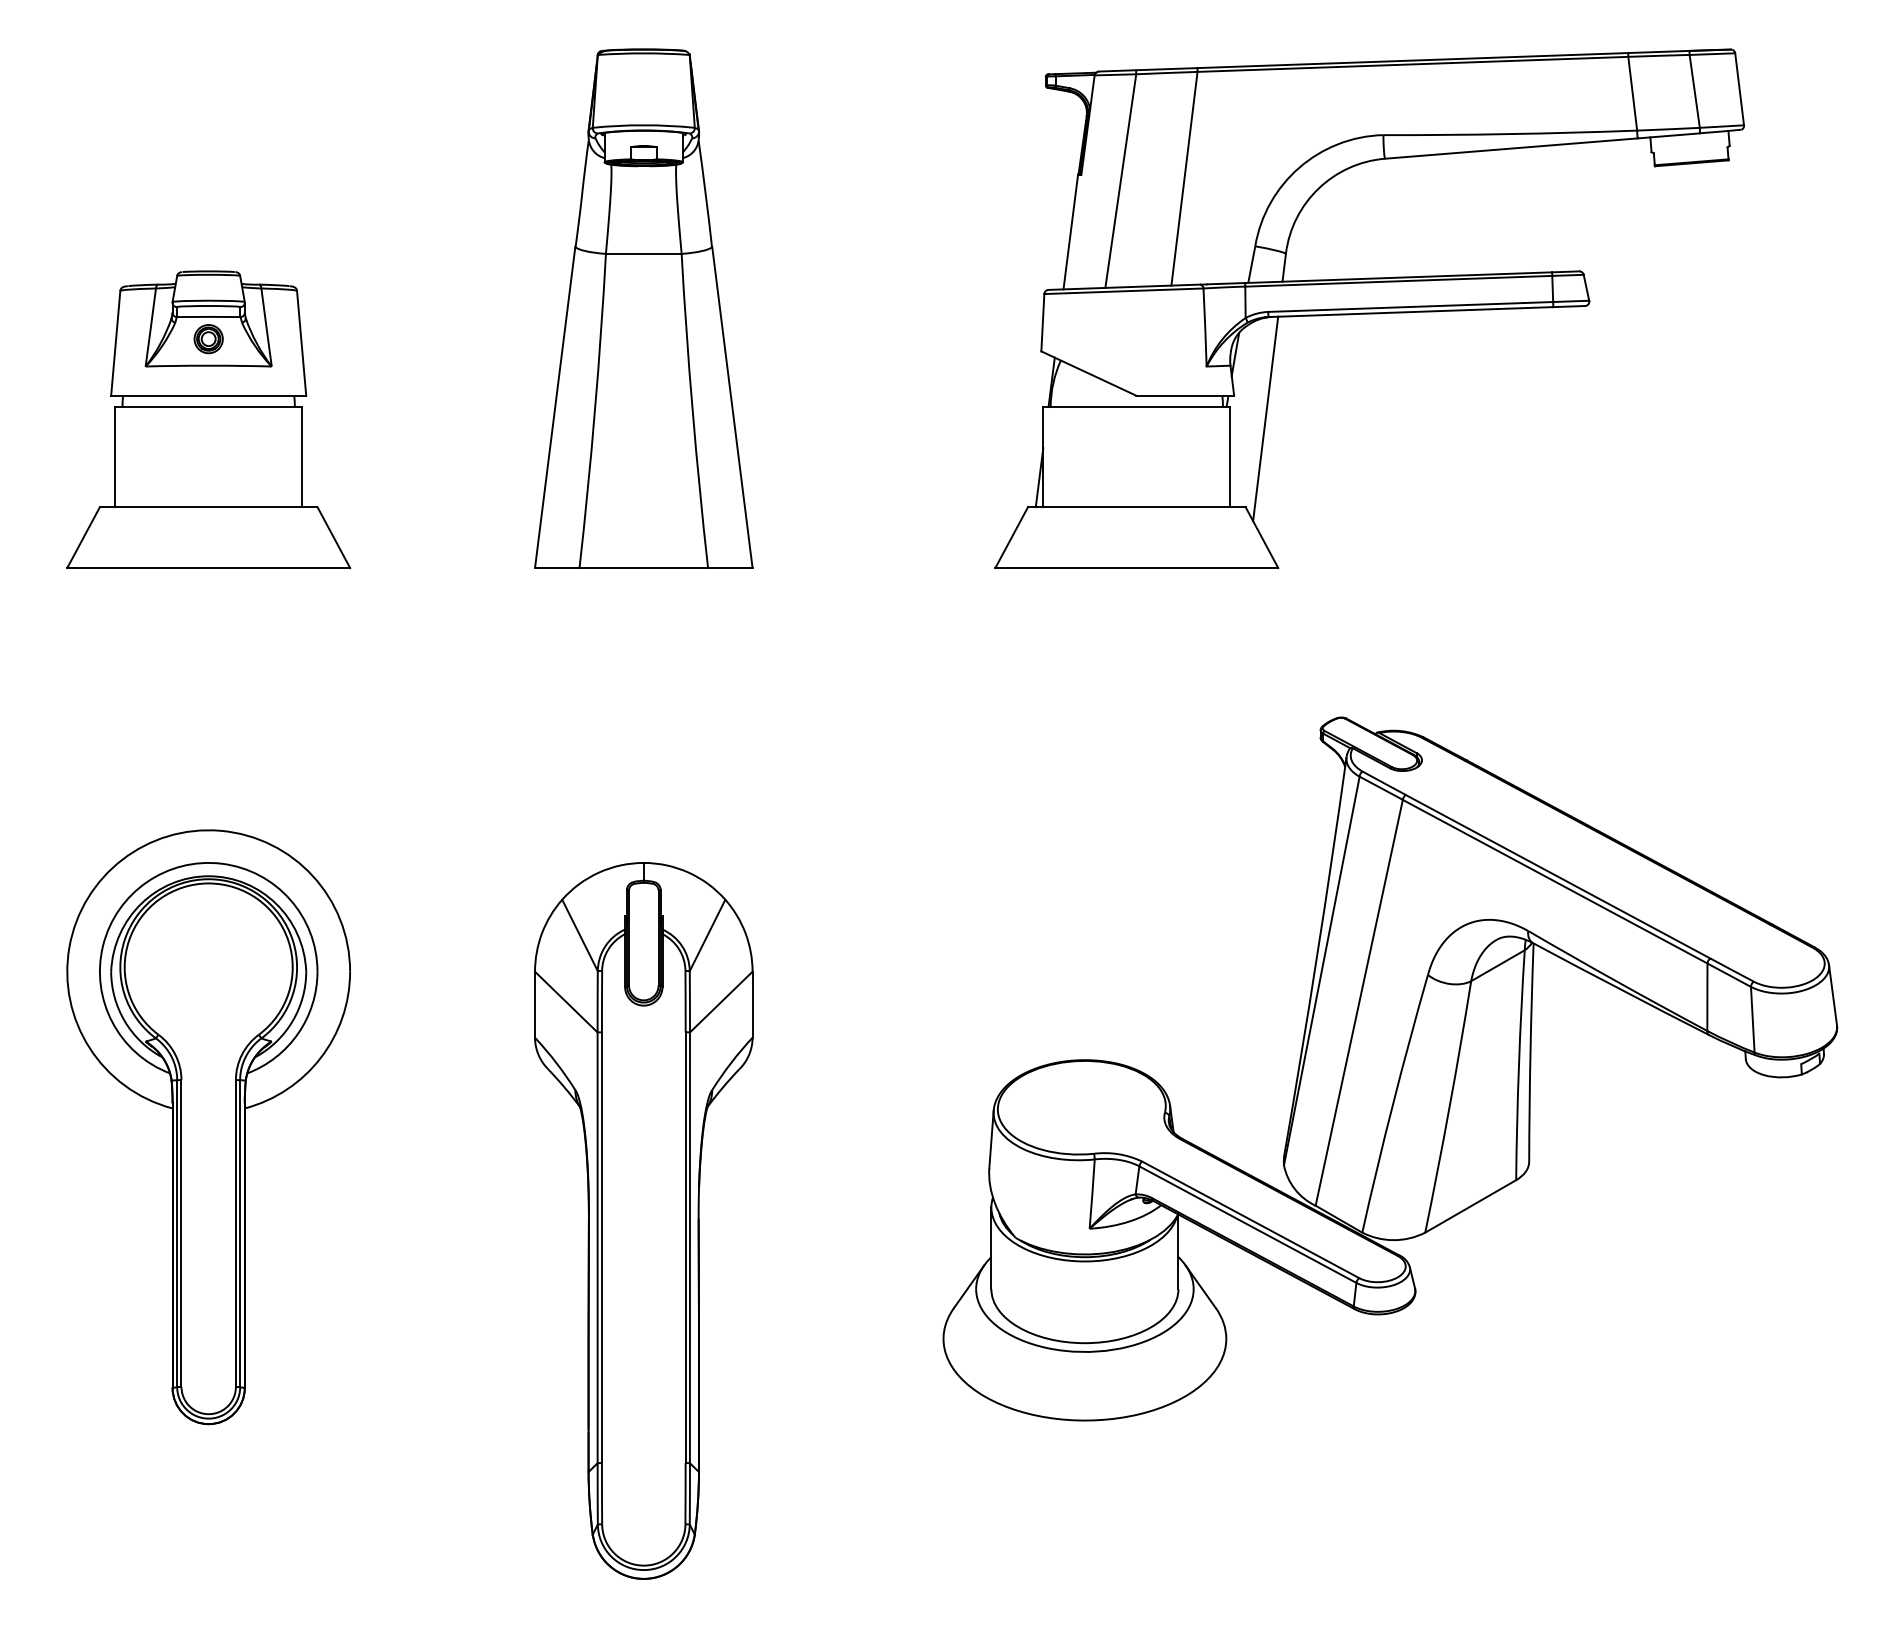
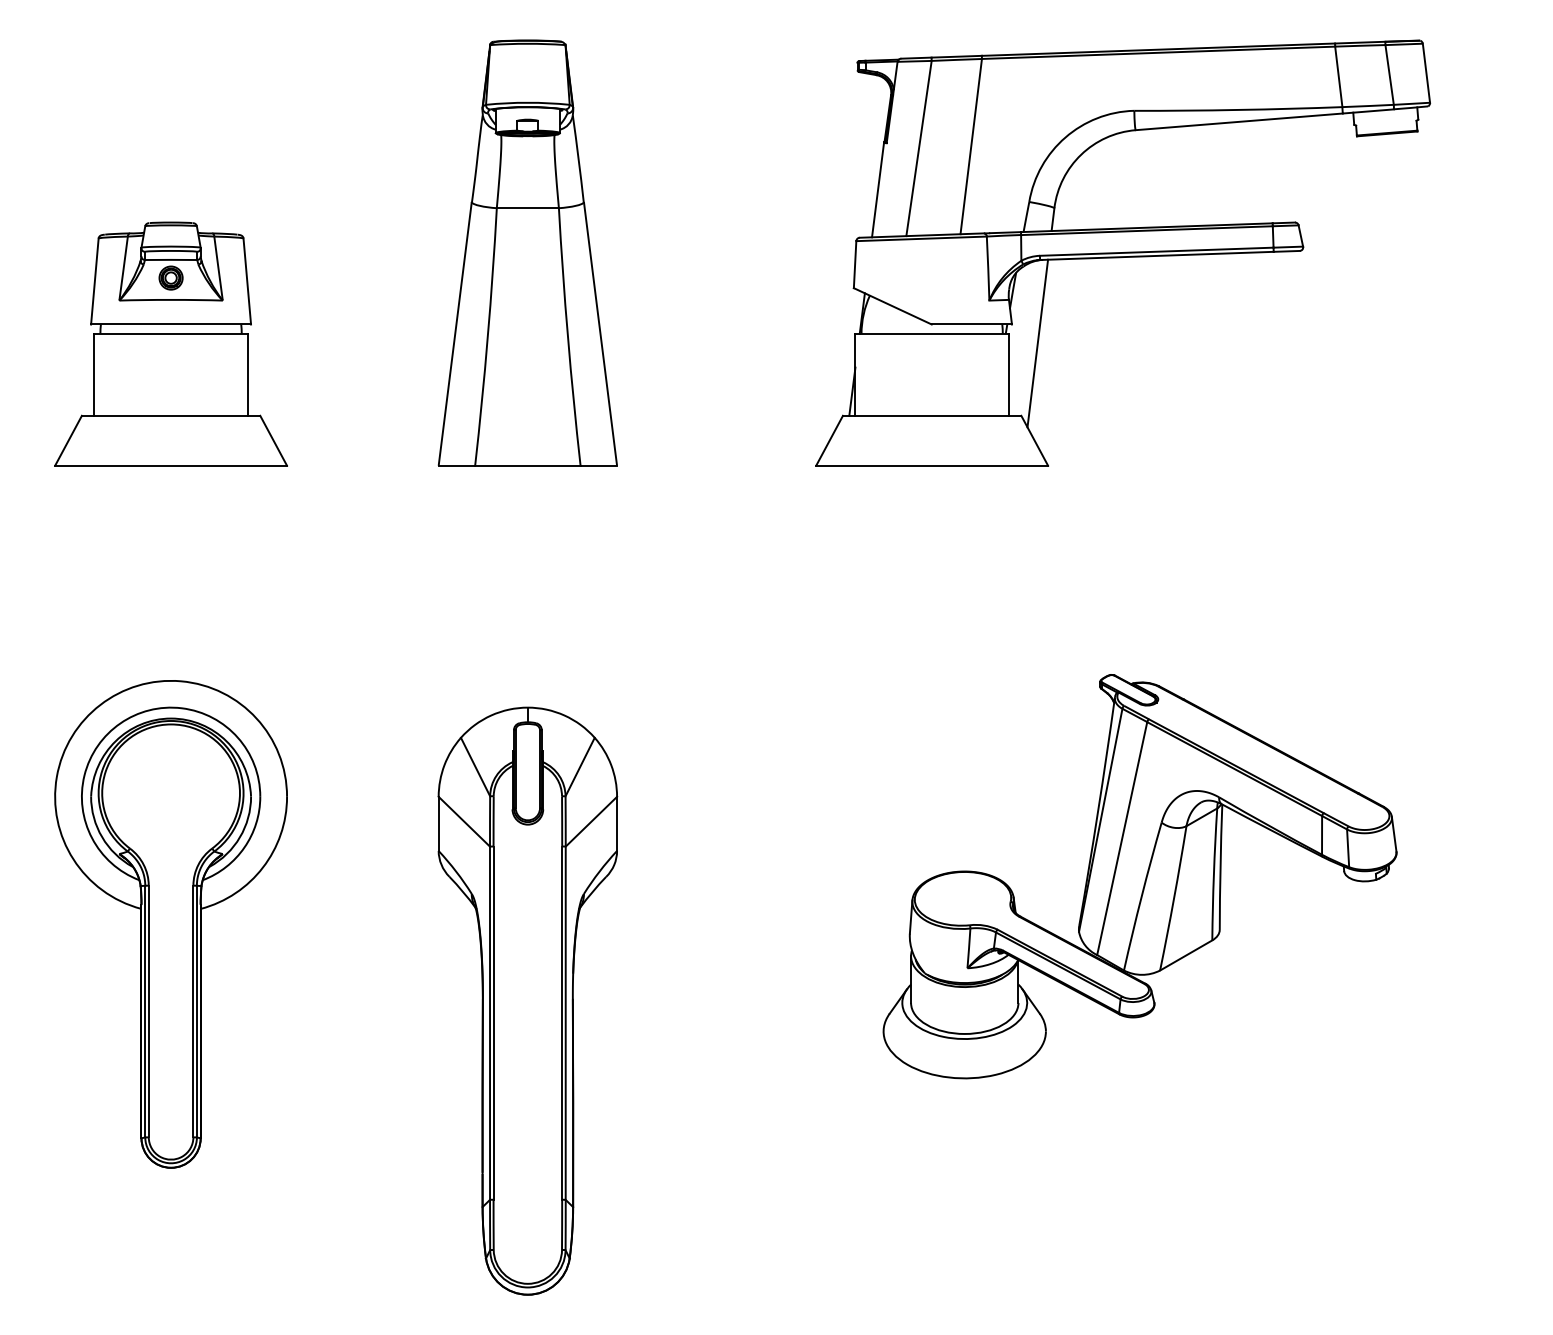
part: (1390, 1068) -> (1140, 876), size x0.7

